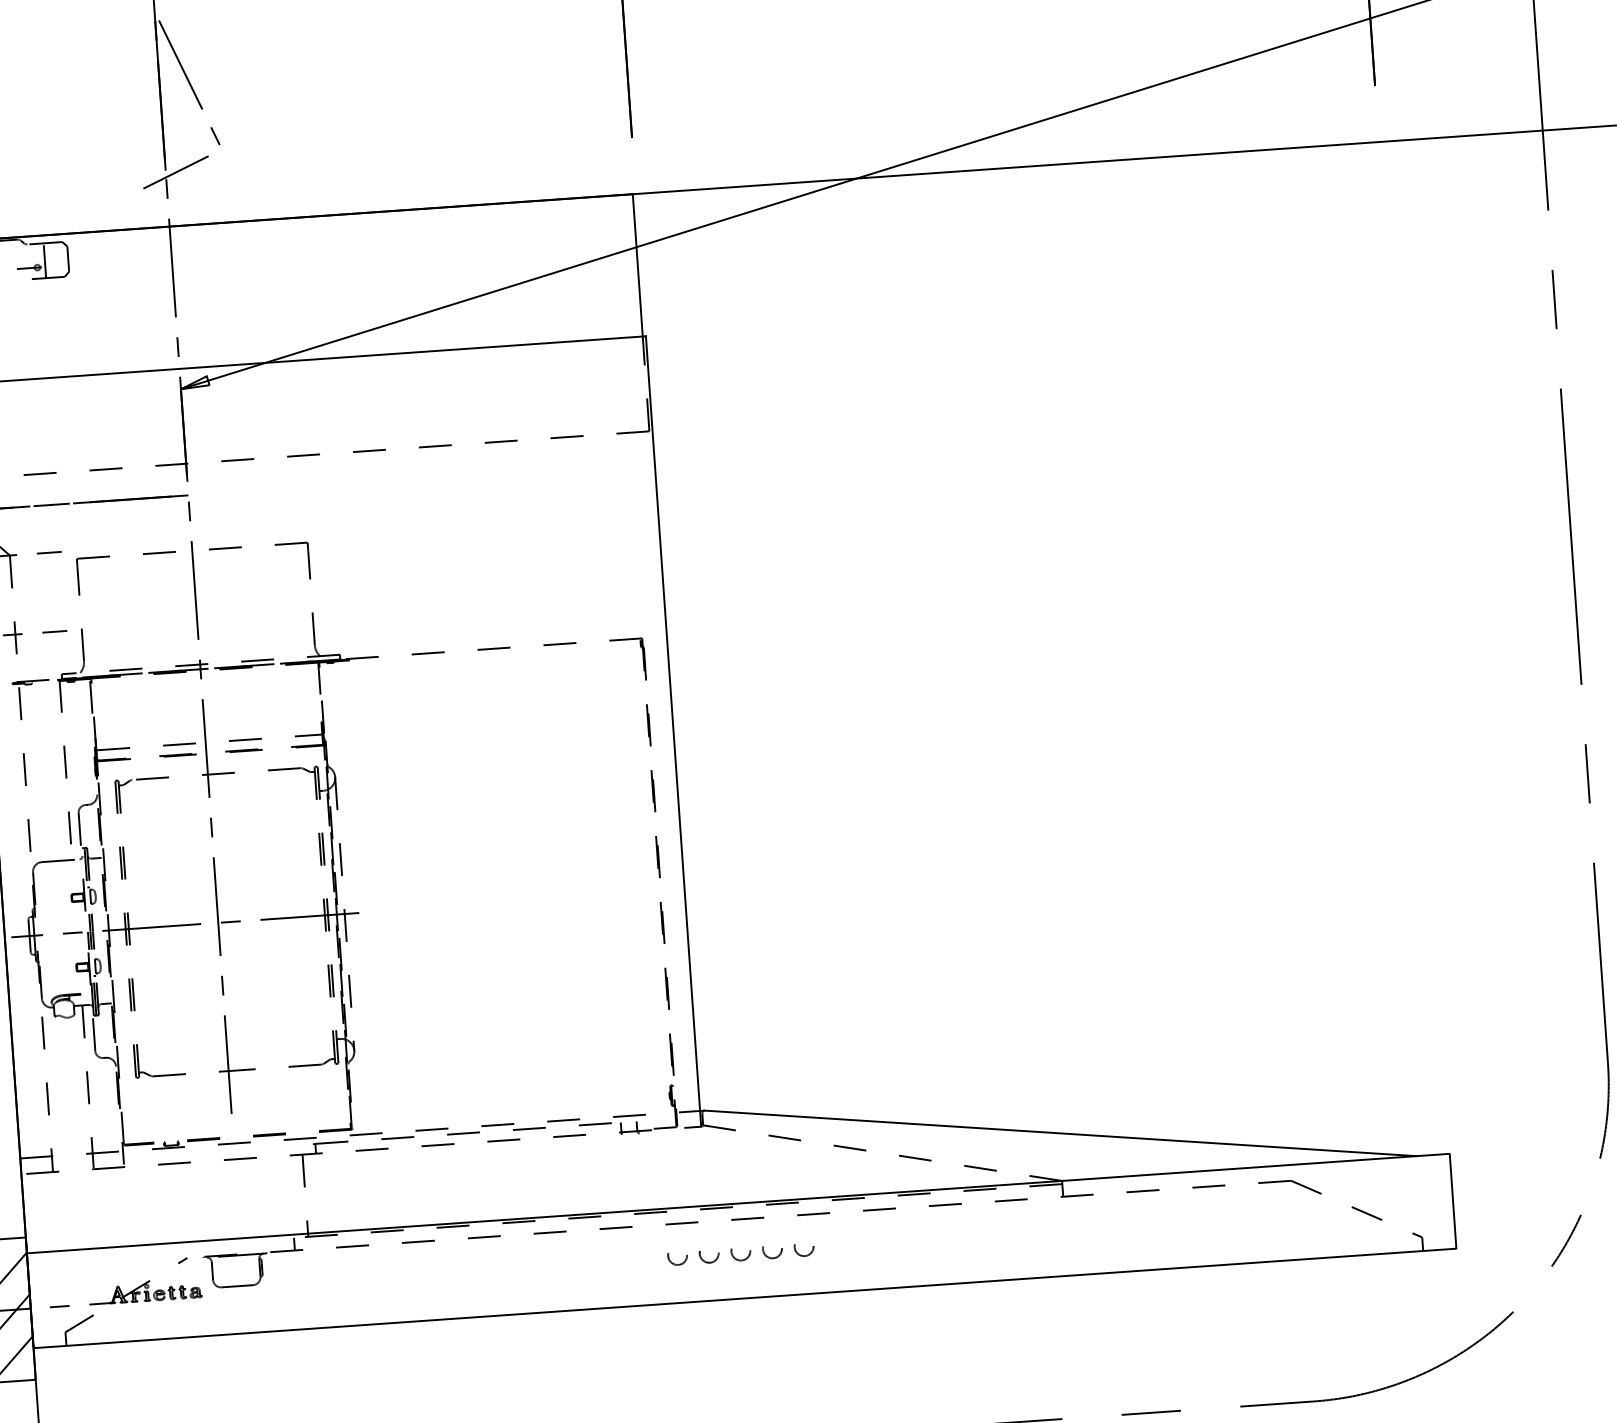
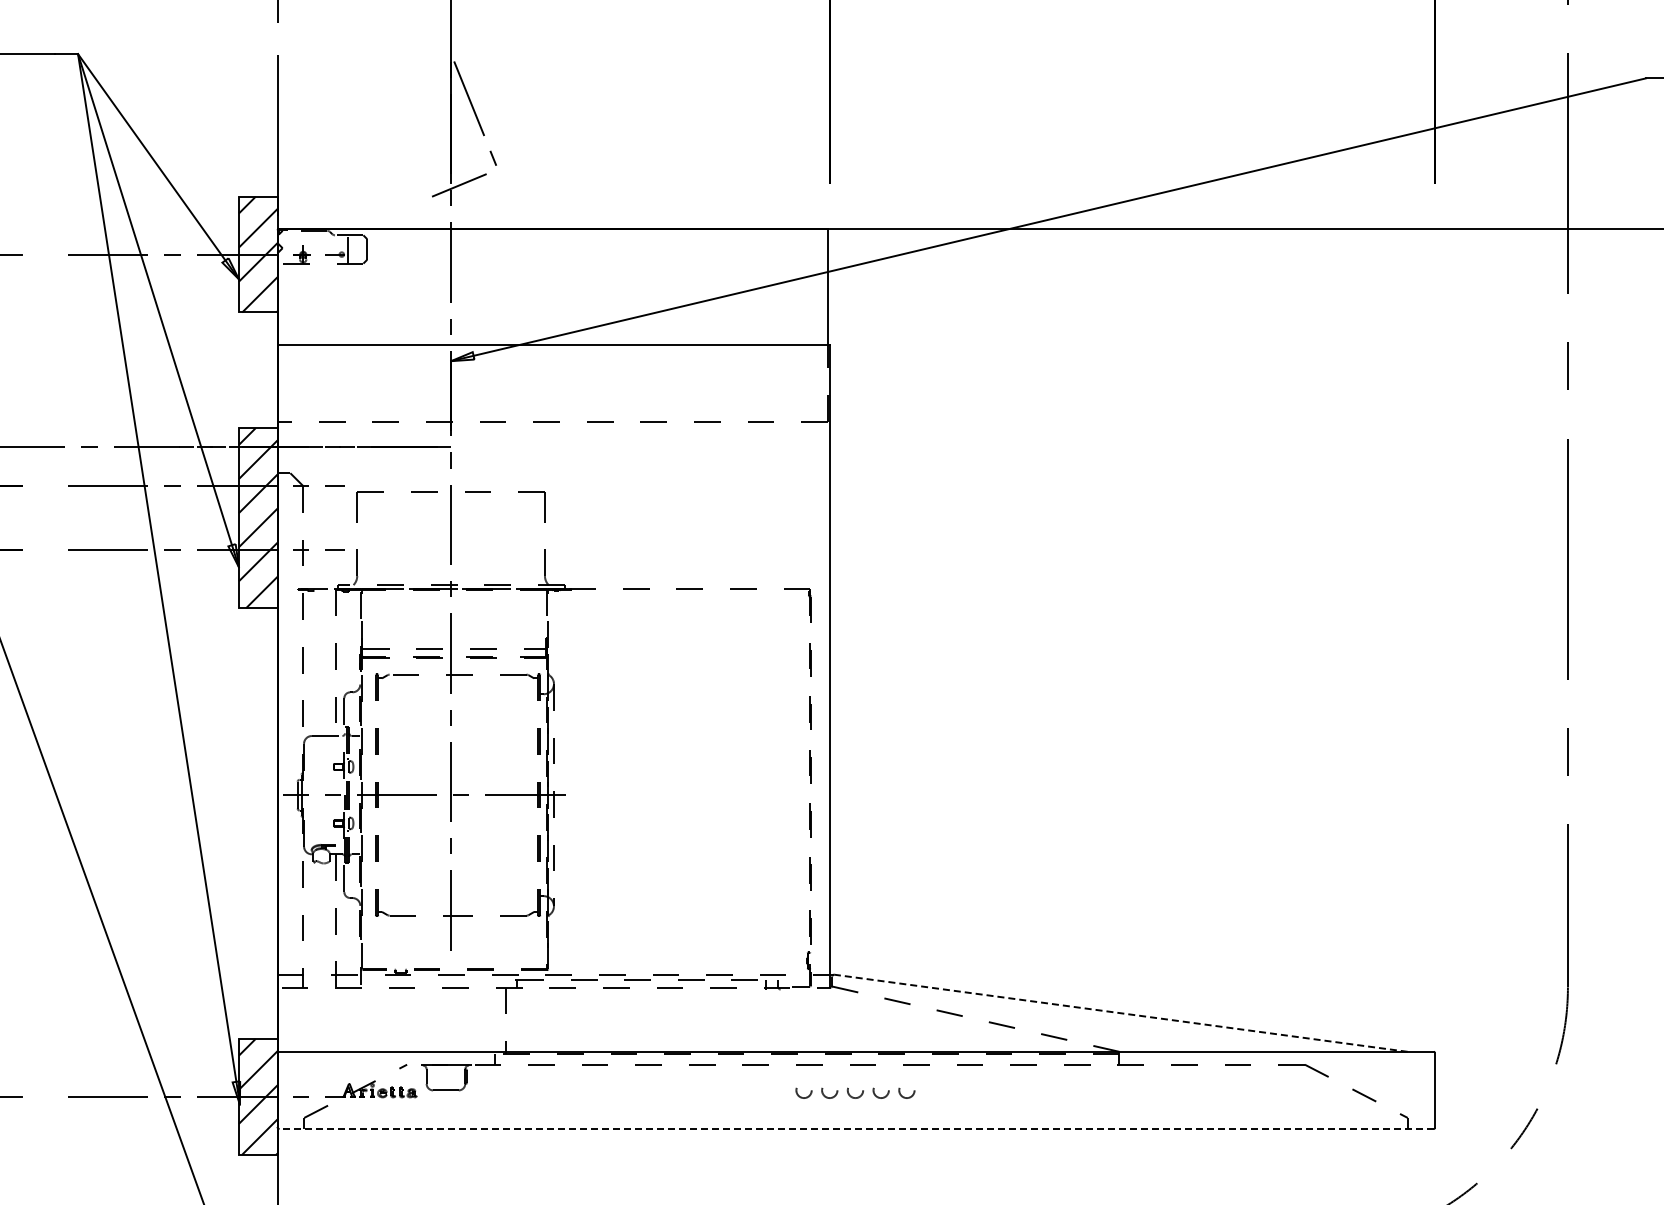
line: (1060, 1133) -> (1120, 1013), solid -> dashed
line: (745, 1297) -> (856, 1128), solid -> dashed

